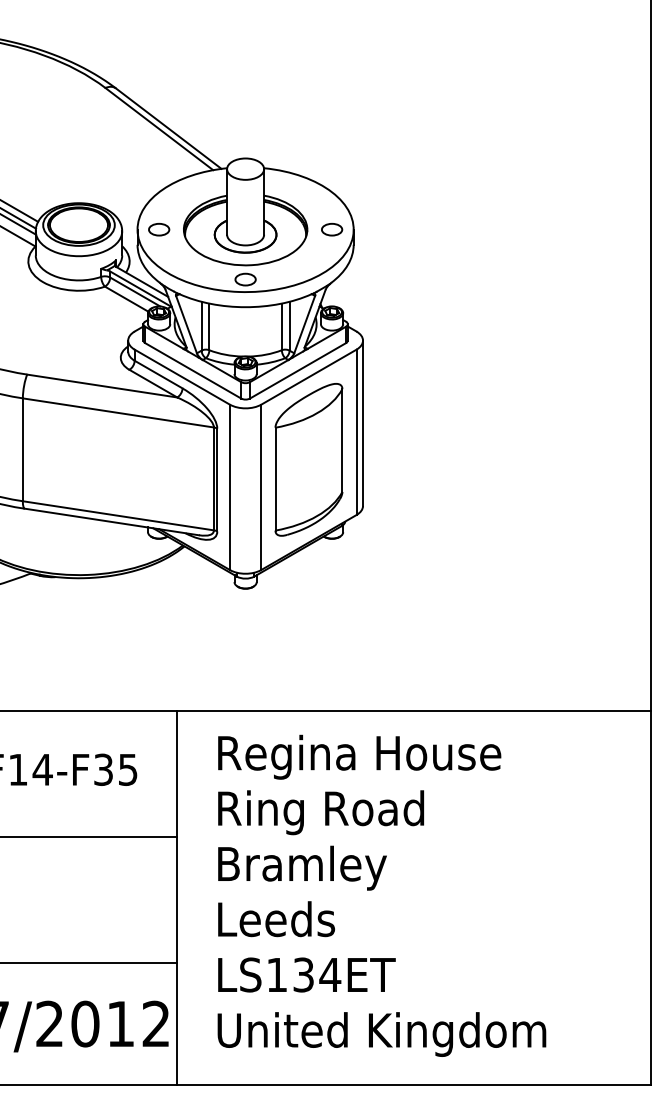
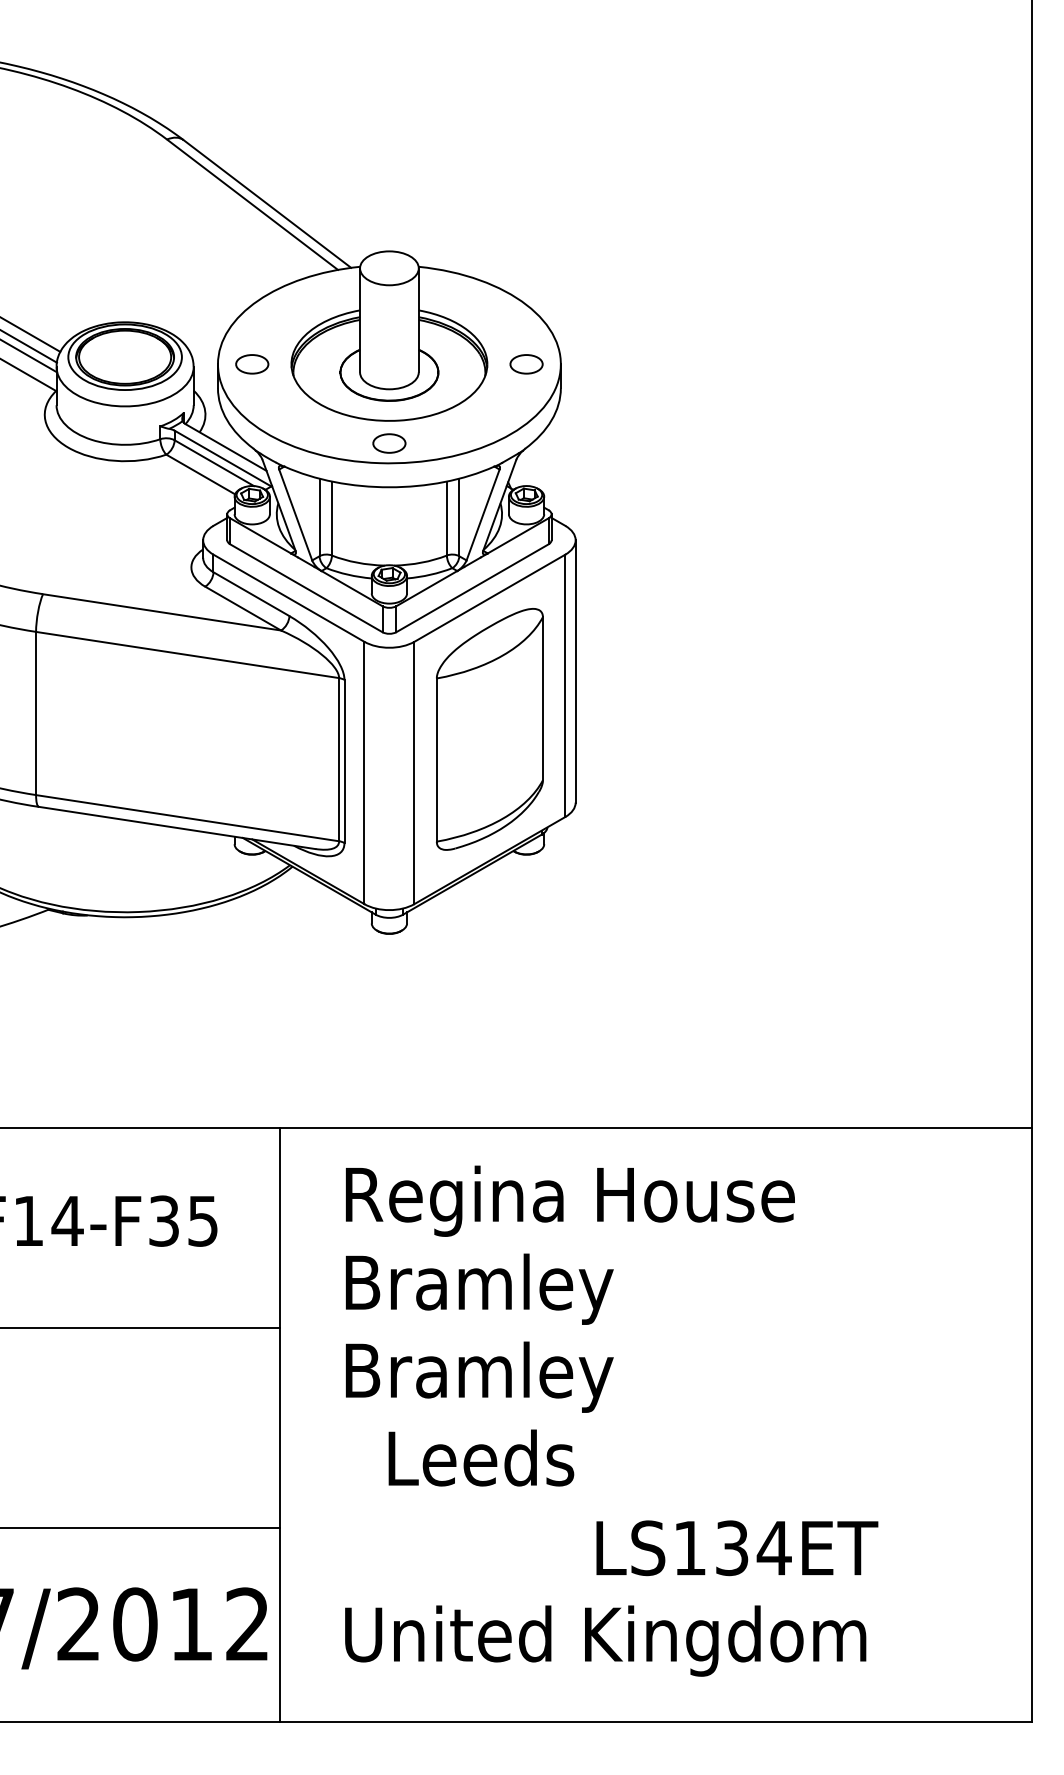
text: (323, 812) -> (512, 1288), Ring Road -> Bramley
text: (276, 919) -> (481, 1458), moved
text: (306, 974) -> (736, 1547), moved

